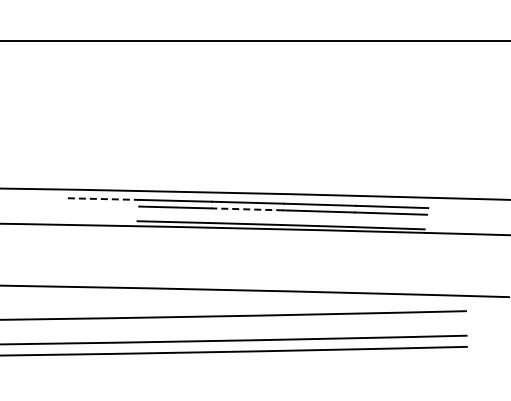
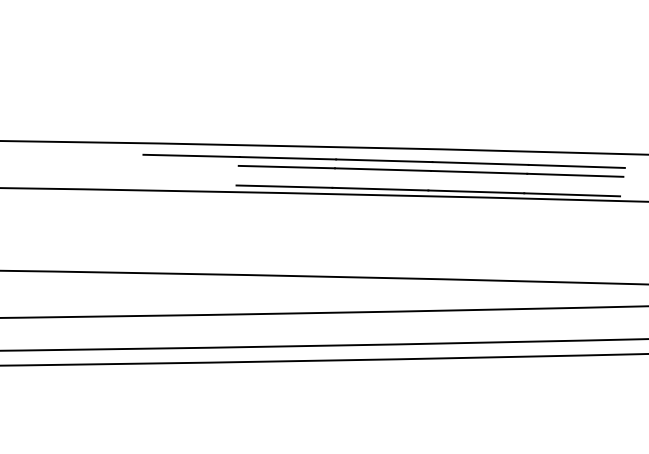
line: (104, 199) -> (192, 156), dashed -> solid
line: (247, 209) -> (383, 169), dashed -> solid

